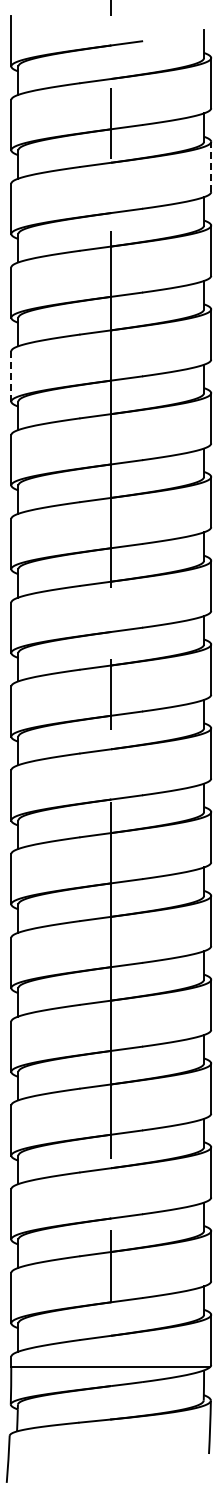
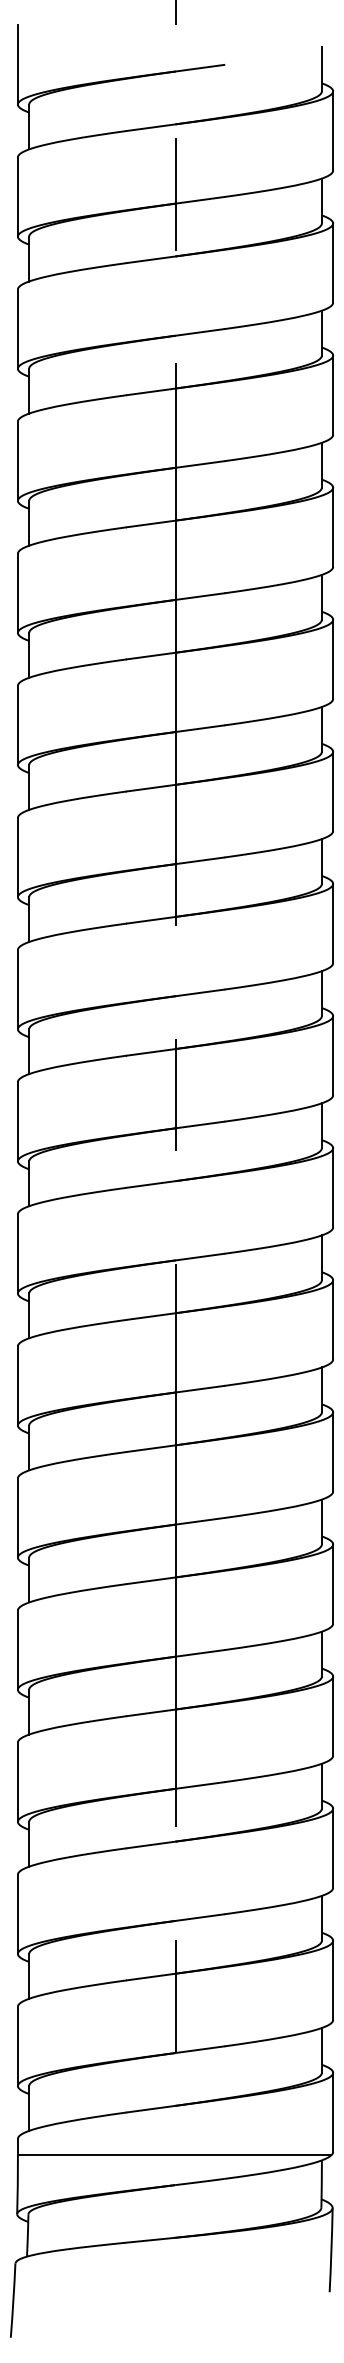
line: (211, 166) -> (333, 262), dashed -> solid
line: (11, 376) -> (18, 593), dashed -> solid

